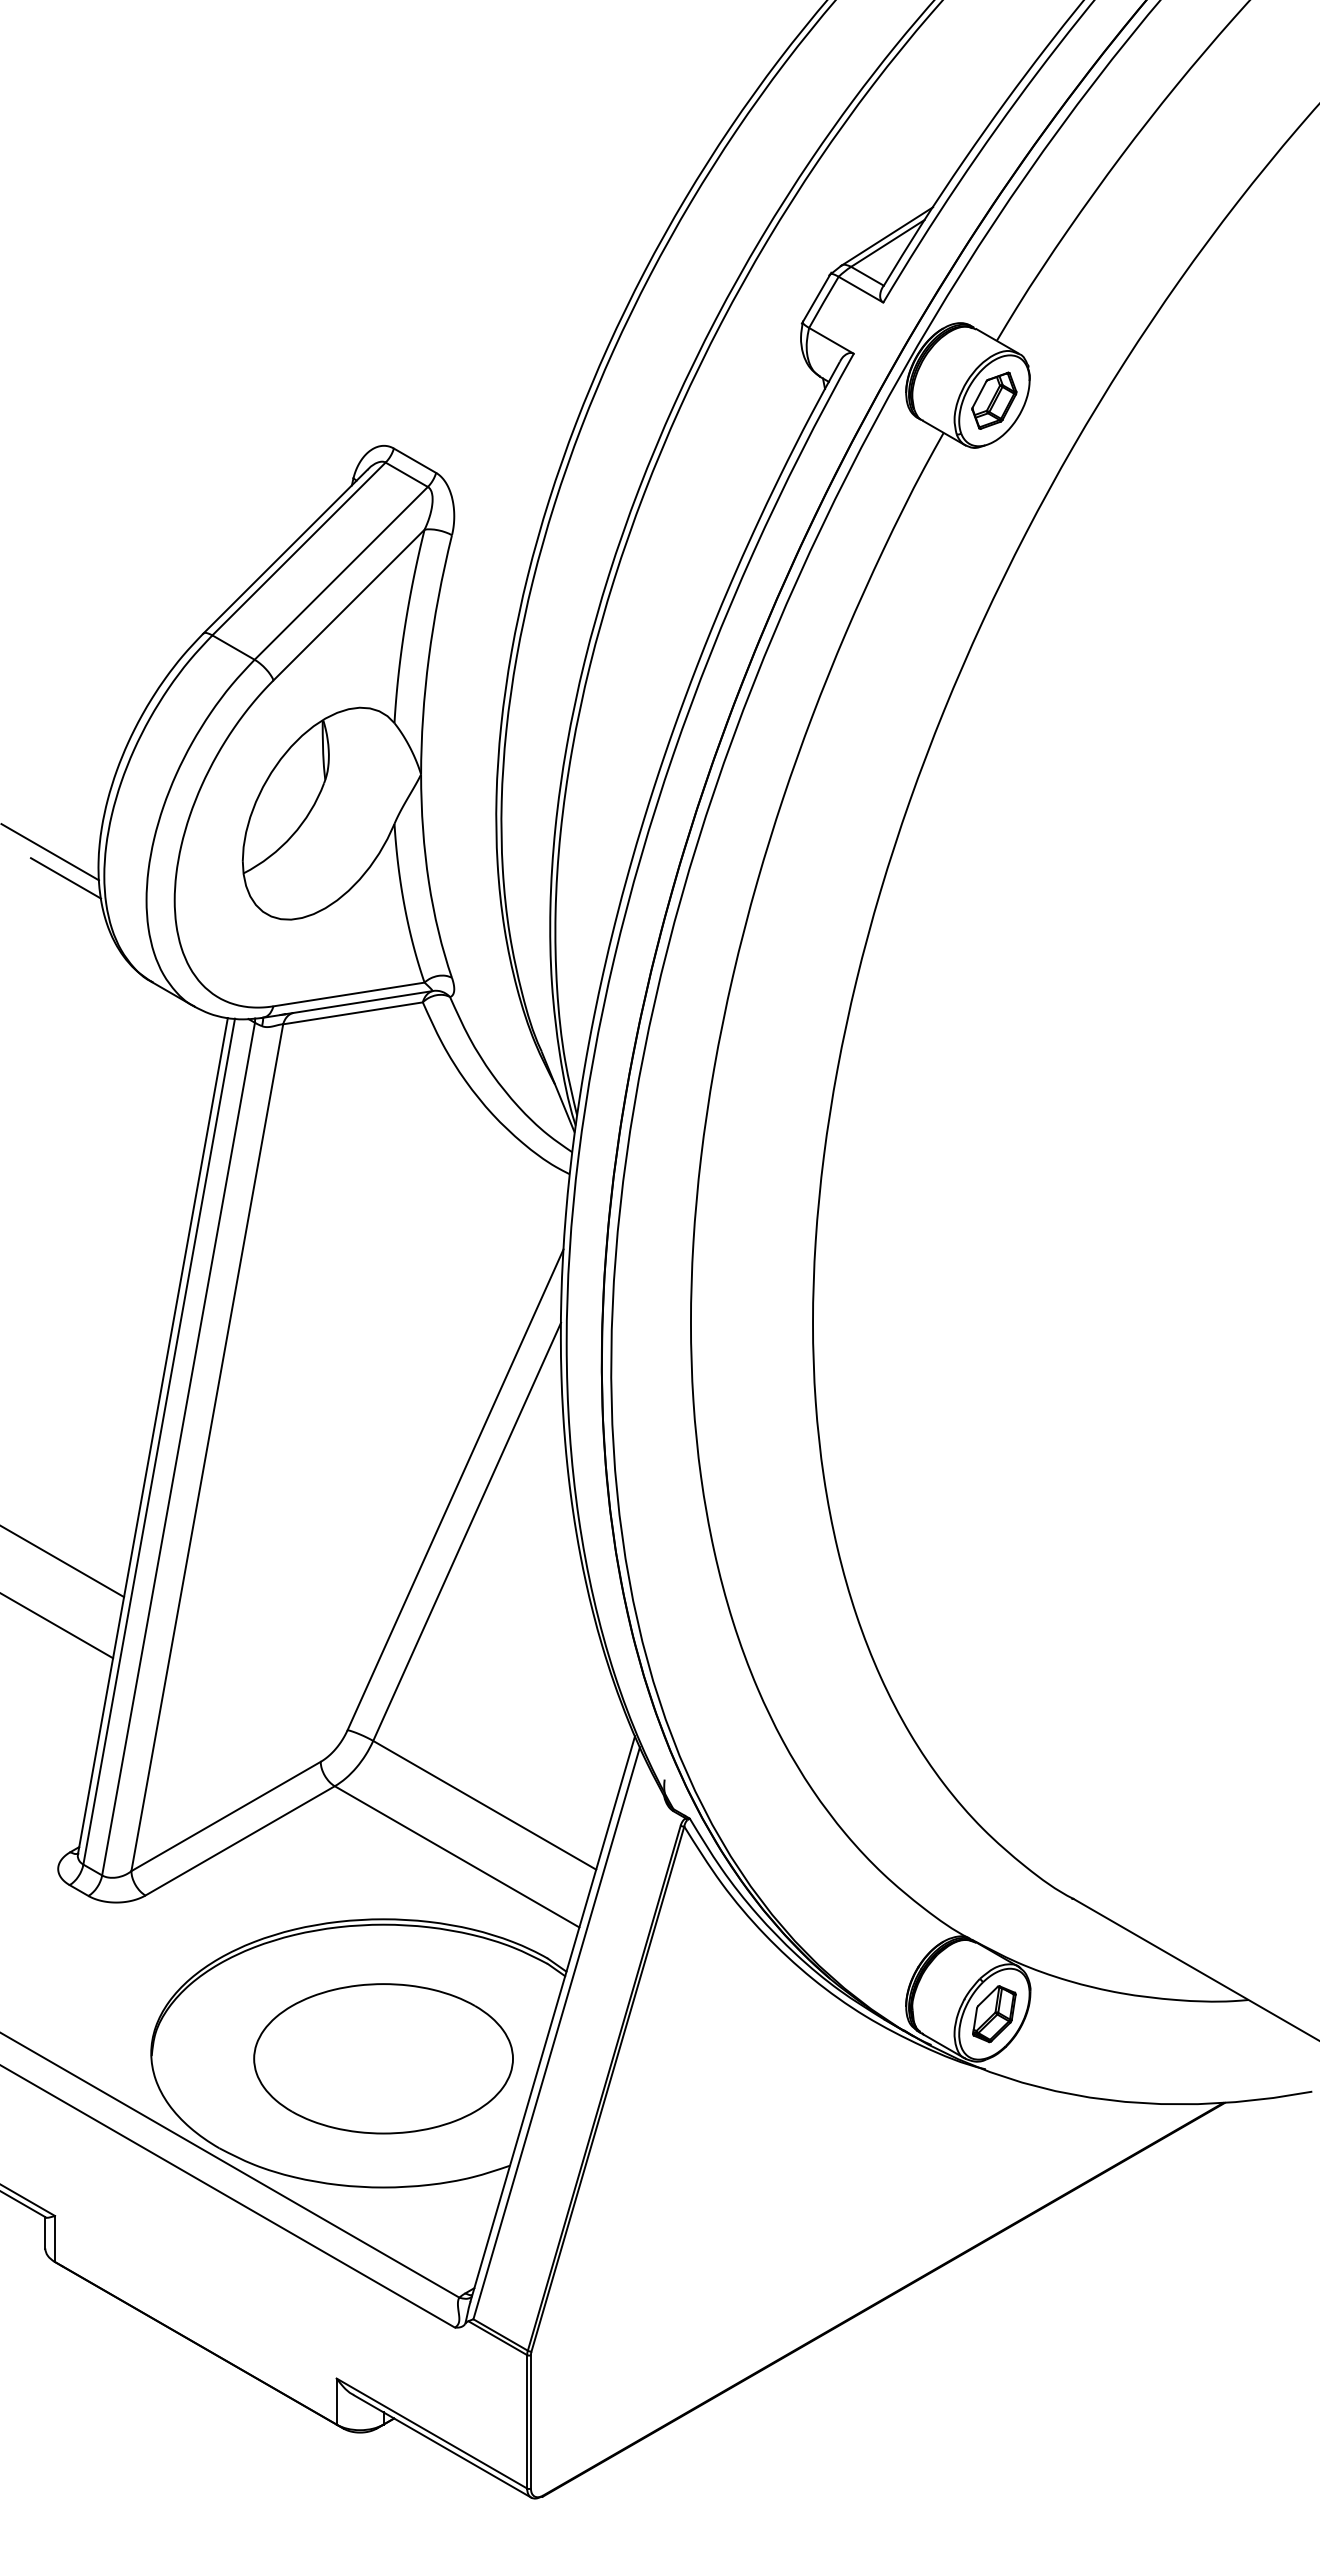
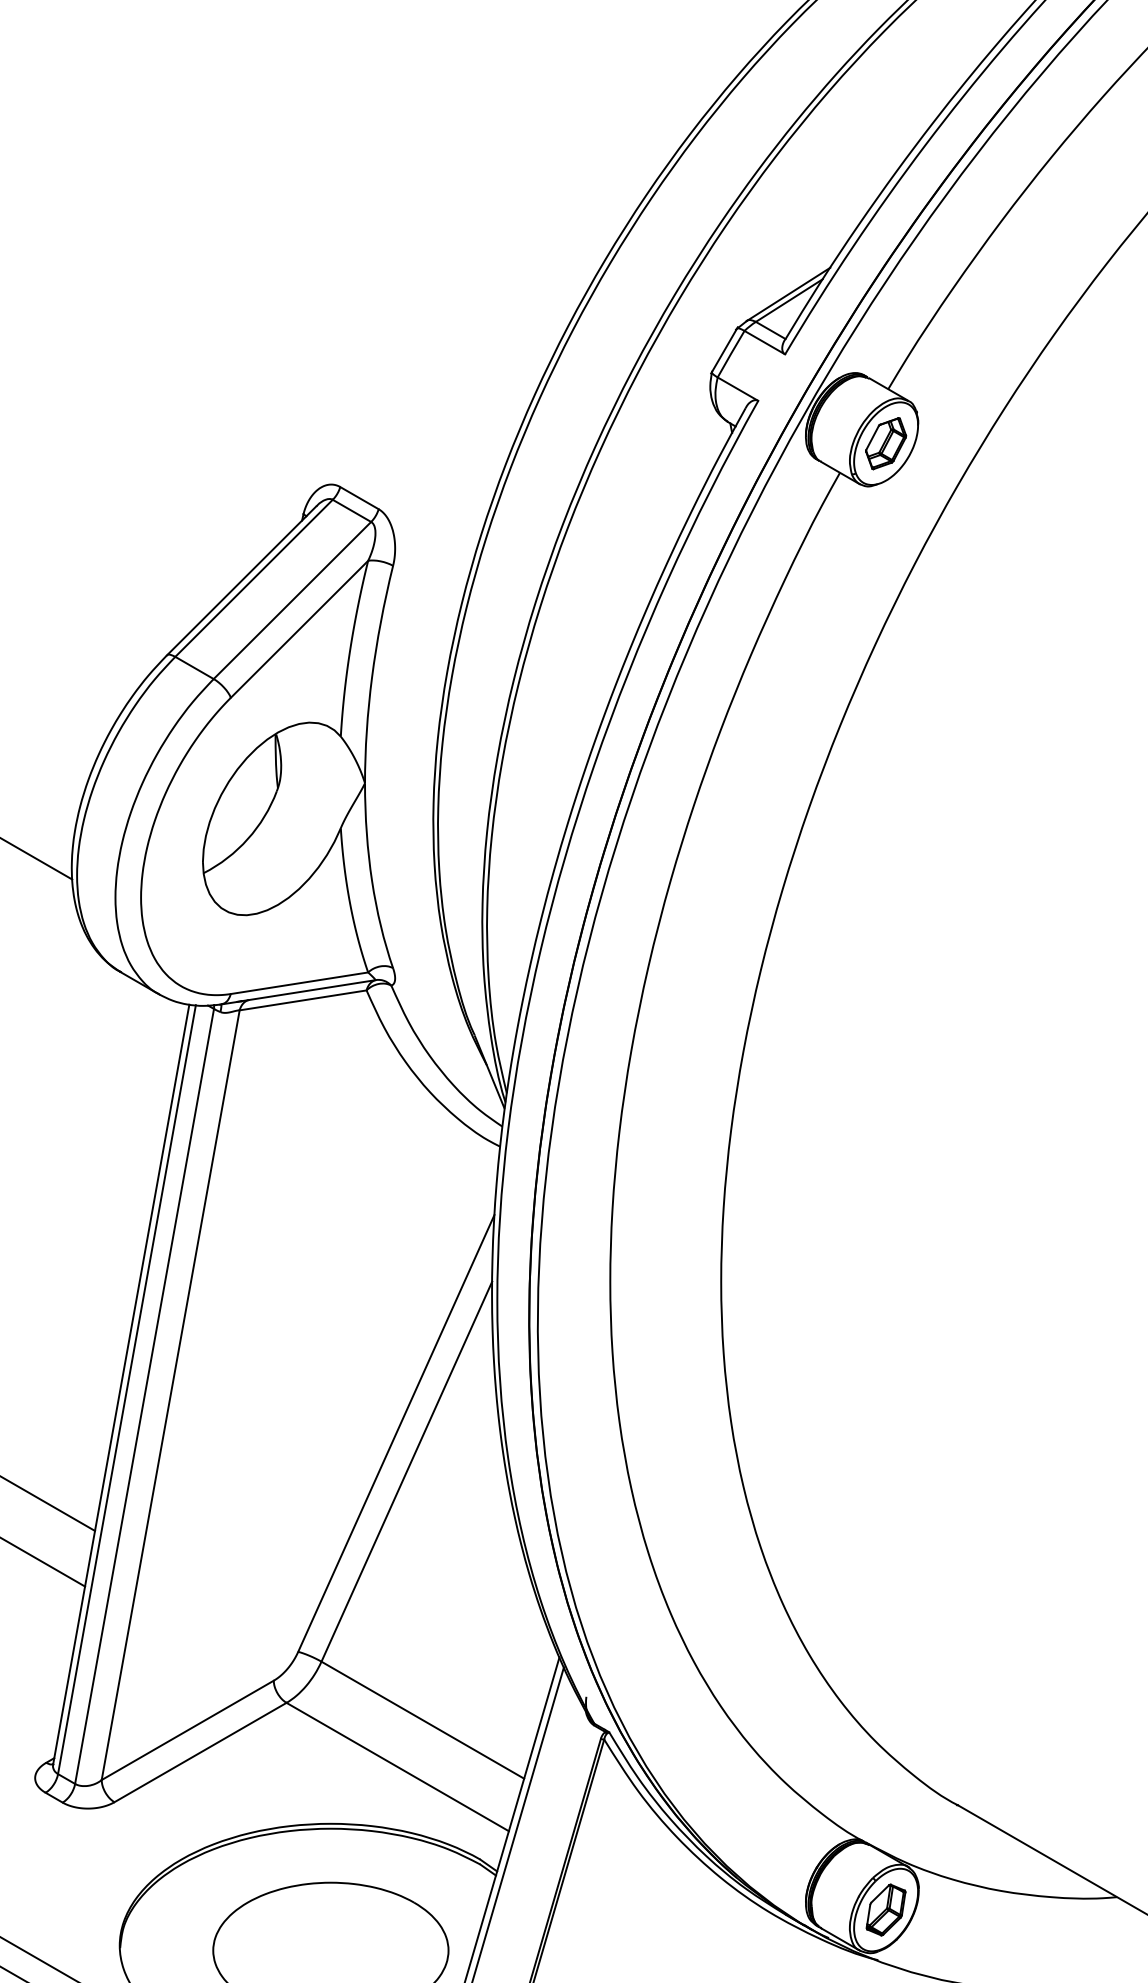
line: (65, 878) -> (41, 877), removed

